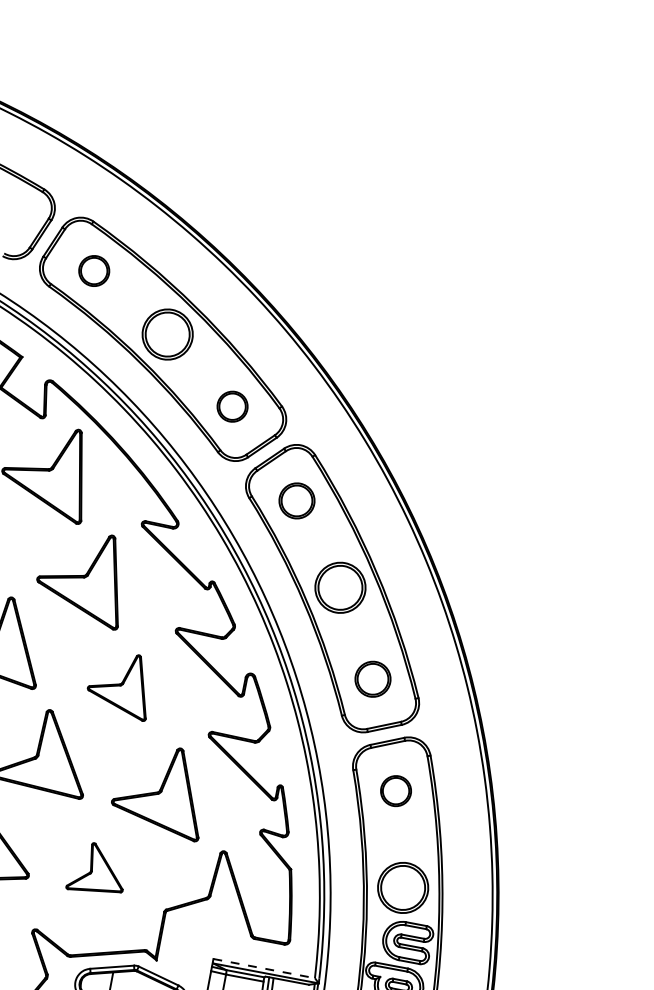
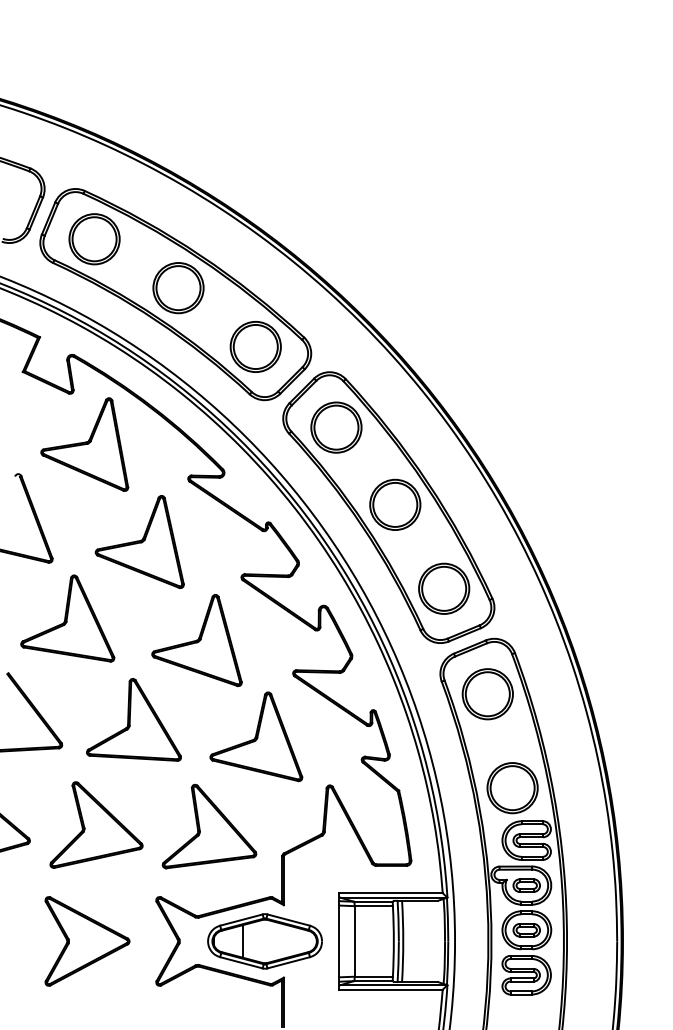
part: (94, 271) -> (94, 239), size x1.67
part: (232, 406) -> (255, 346), size x1.67
part: (297, 500) -> (336, 427), size x1.43
part: (373, 679) -> (444, 588), size x1.43
part: (119, 684) -> (196, 640), size x1.43
part: (395, 791) -> (487, 694), size x1.67
part: (98, 869) -> (209, 826), size x1.67
line: (264, 968) -> (391, 893), dashed -> solid

